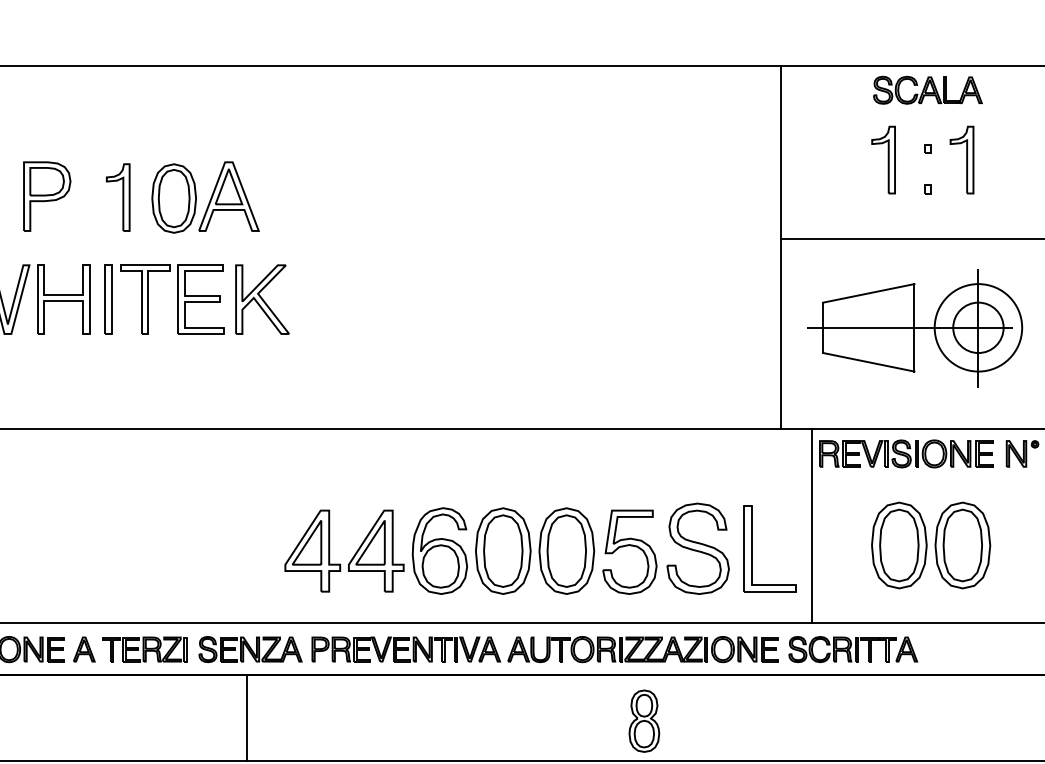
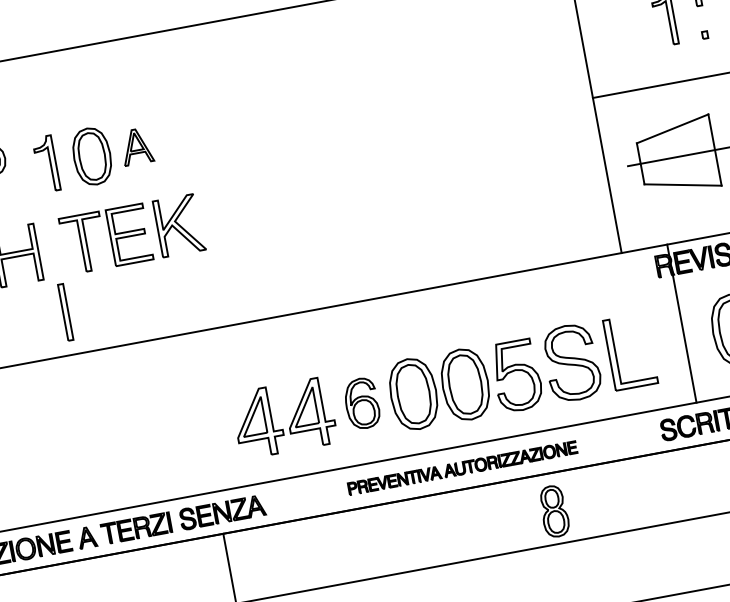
part: (228, 196) -> (136, 146), size x0.6
part: (108, 299) -> (65, 312), moved
line: (811, 526) -> (681, 323), moved
part: (439, 550) -> (361, 403), size x0.7
part: (544, 649) -> (462, 468), size x0.6

